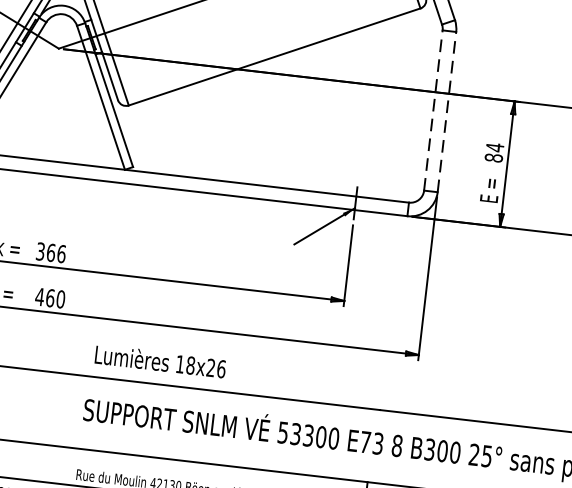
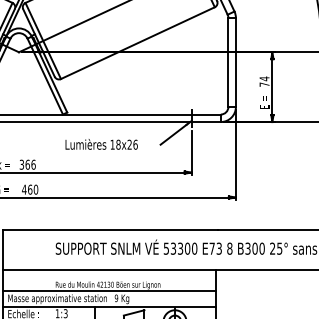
line: (433, 110) -> (228, 62), dashed -> solid
line: (446, 112) -> (235, 62), dashed -> solid
text: (493, 157) -> (264, 84), 84 -> 74
text: (160, 361) -> (101, 144), moved

